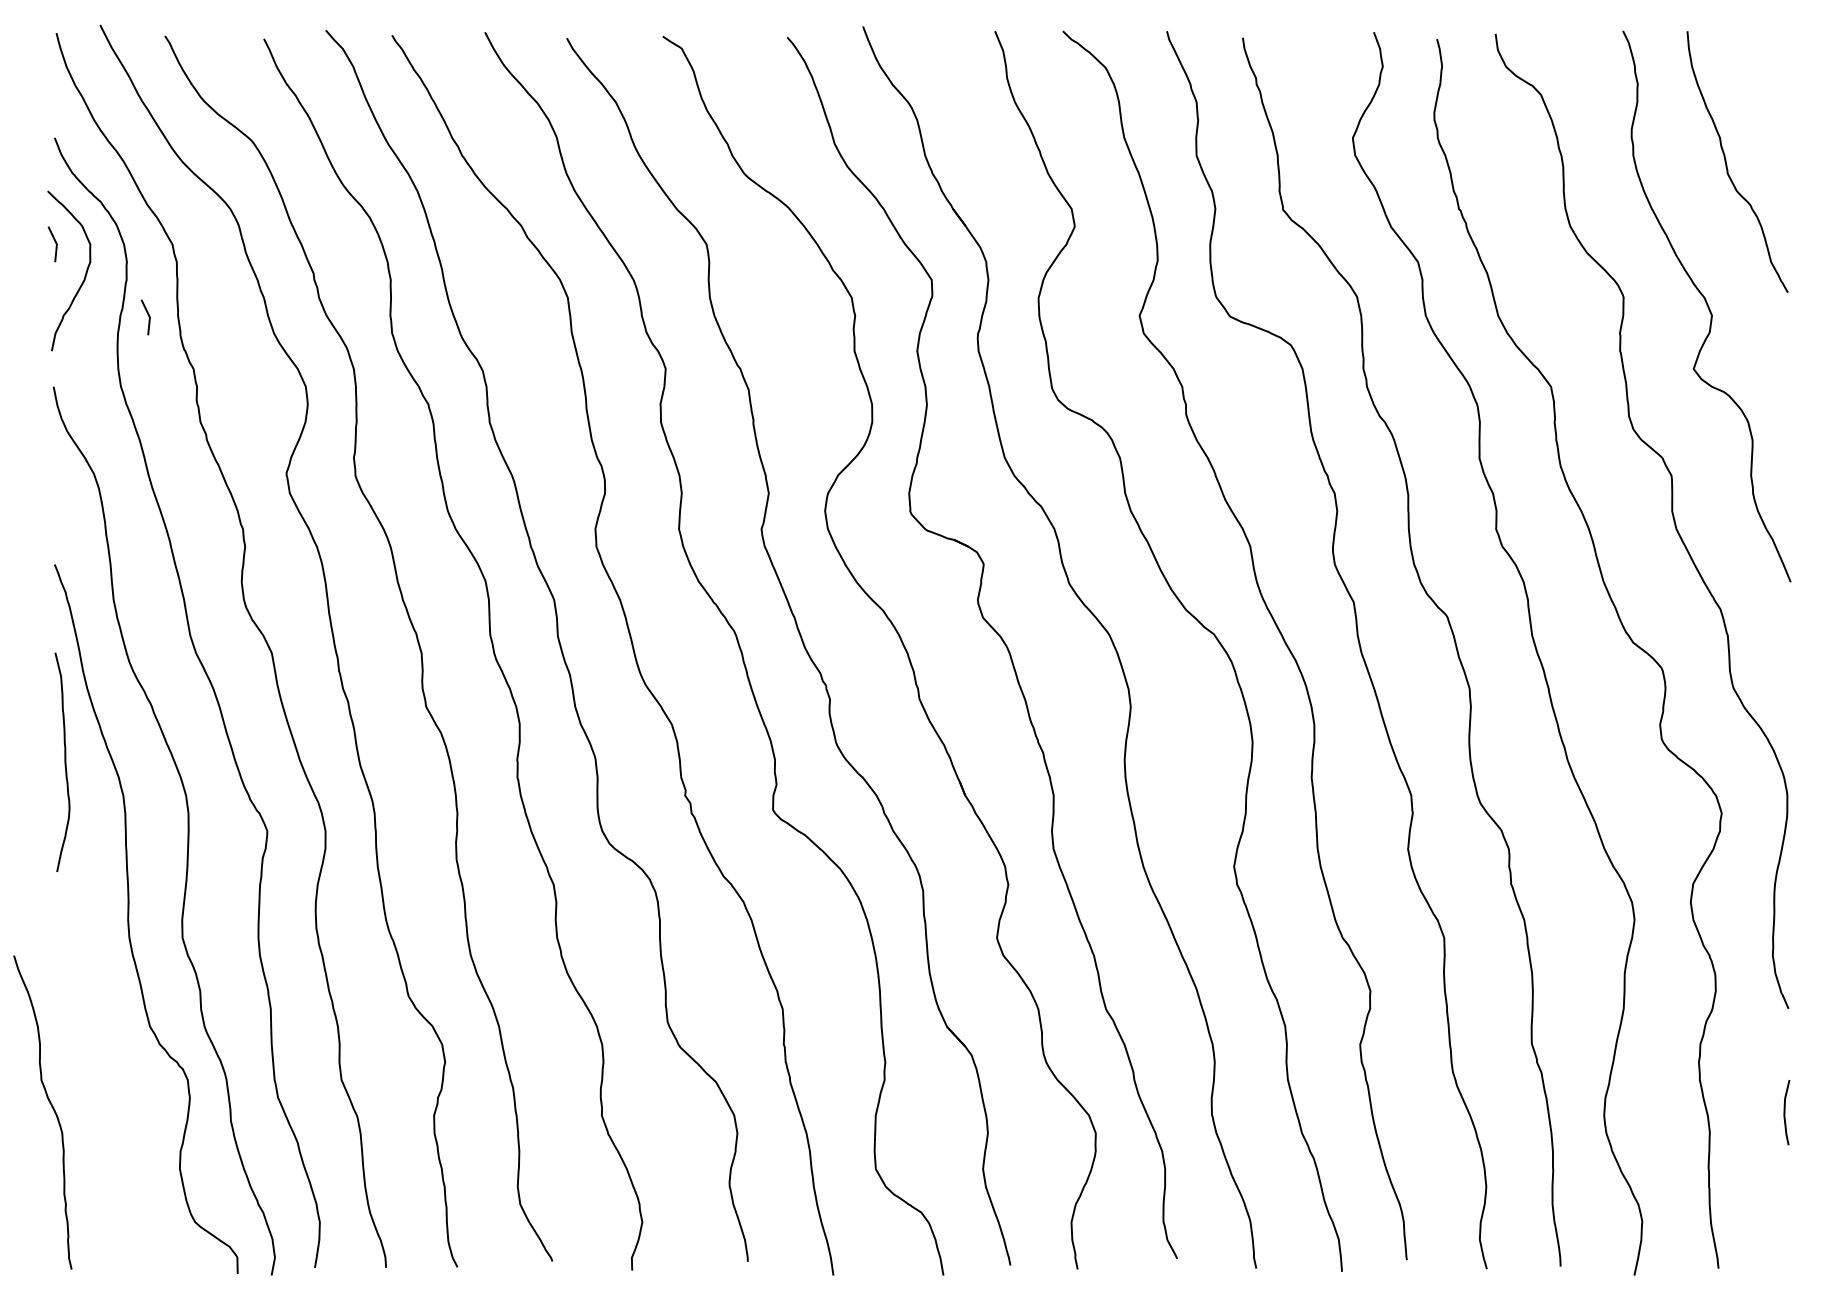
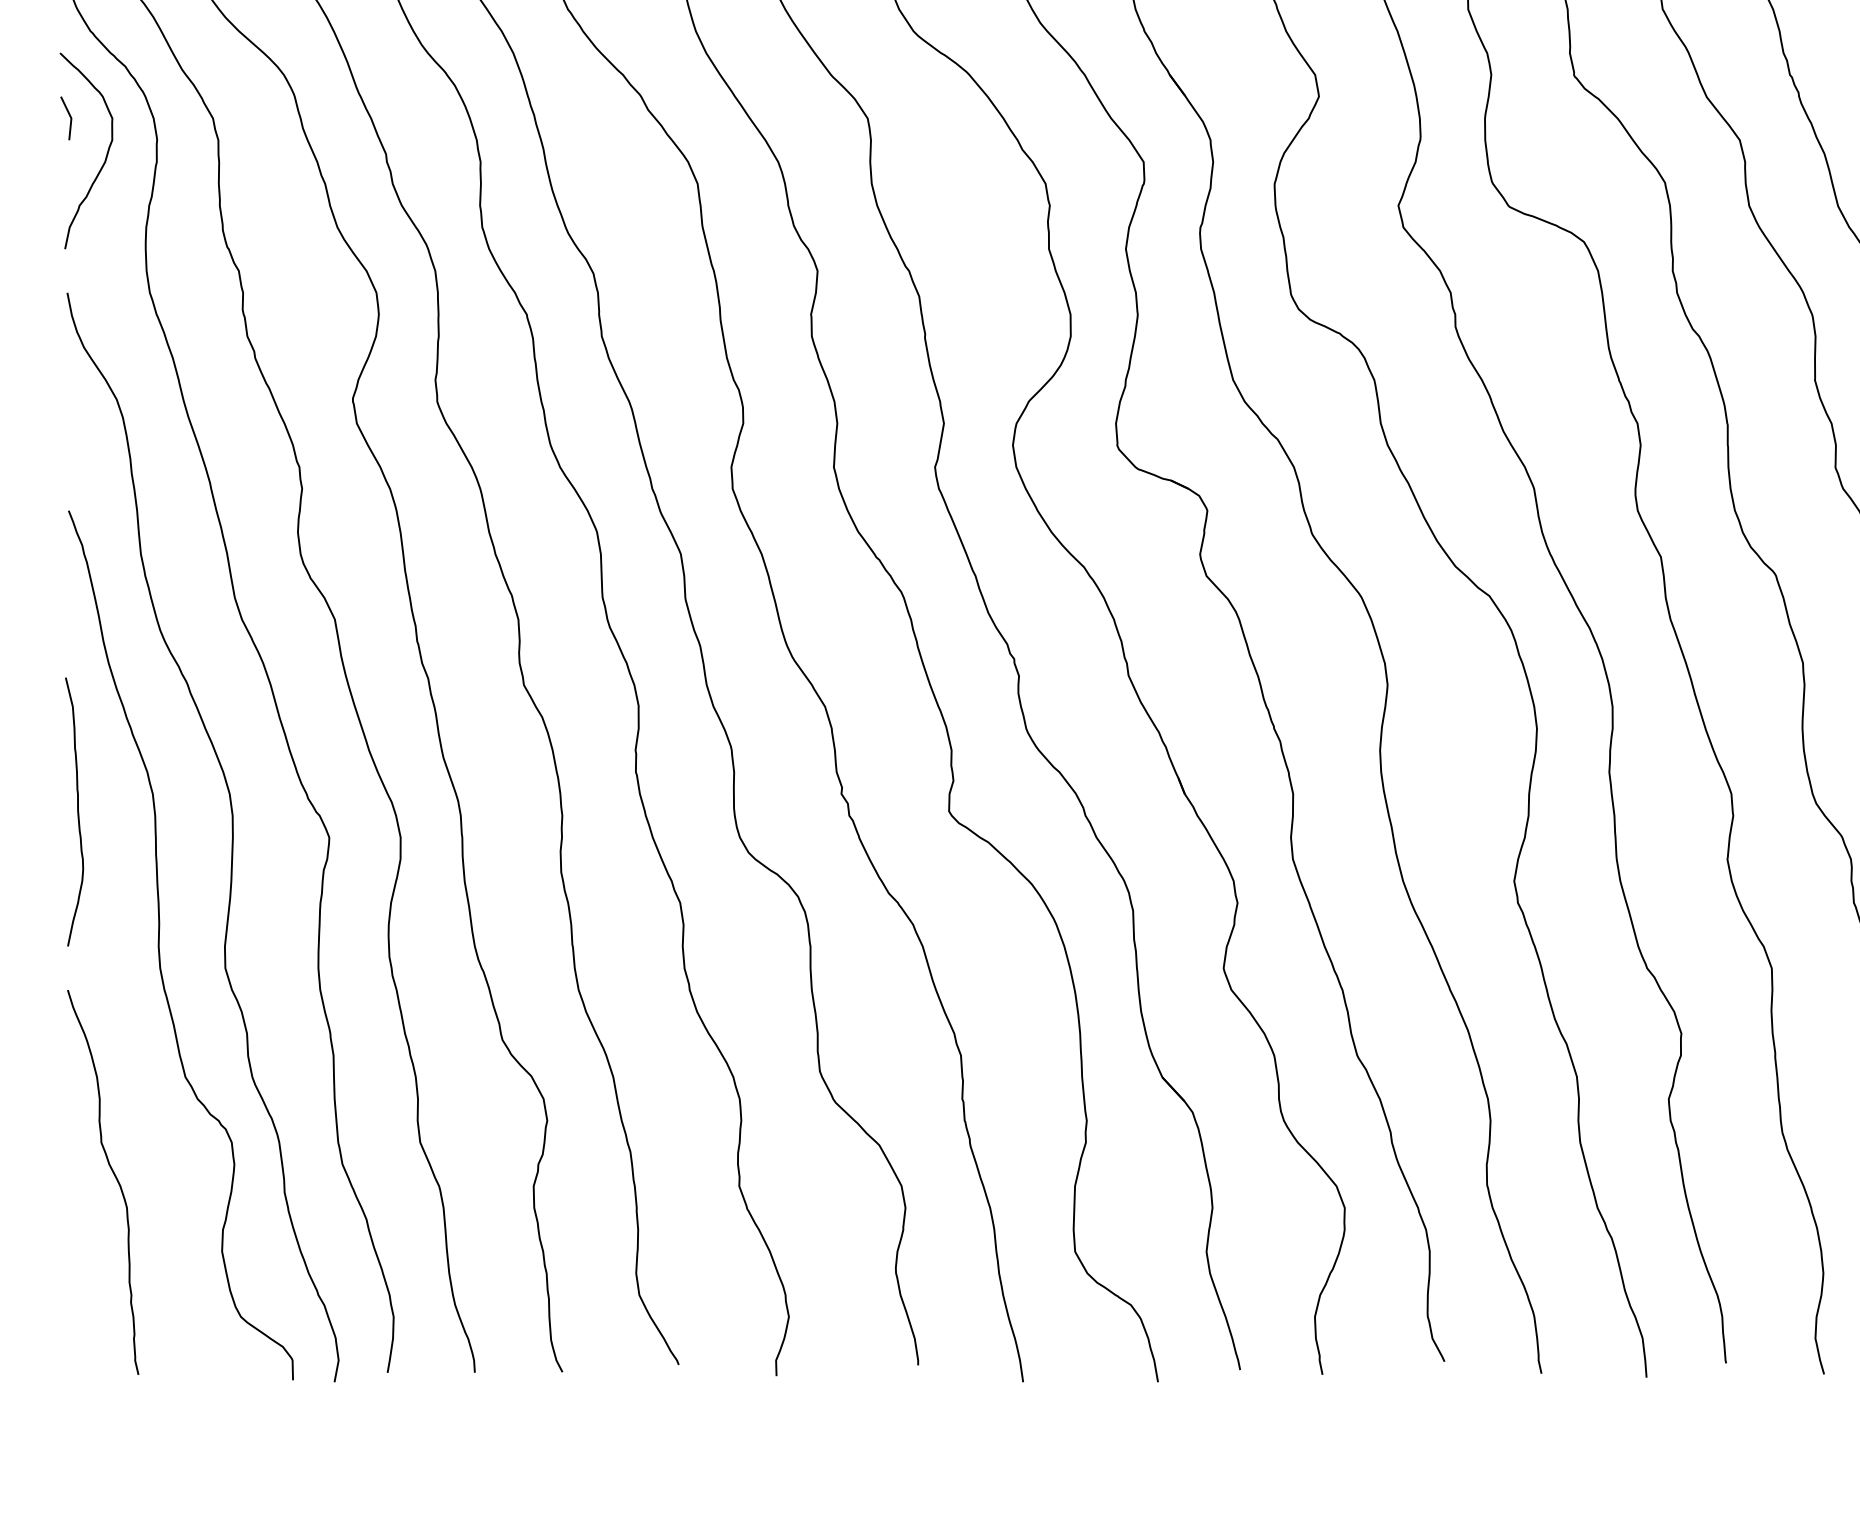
line: (148, 317) -> (183, 207), removed
curve: (64, 762) -> (76, 812), moved
curve: (51, 1107) -> (113, 1176), moved

